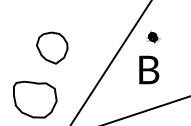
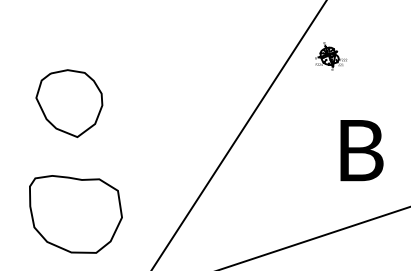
part: (153, 36) -> (330, 54), moved
part: (52, 47) -> (69, 102), moved
text: (149, 69) -> (362, 149), moved

